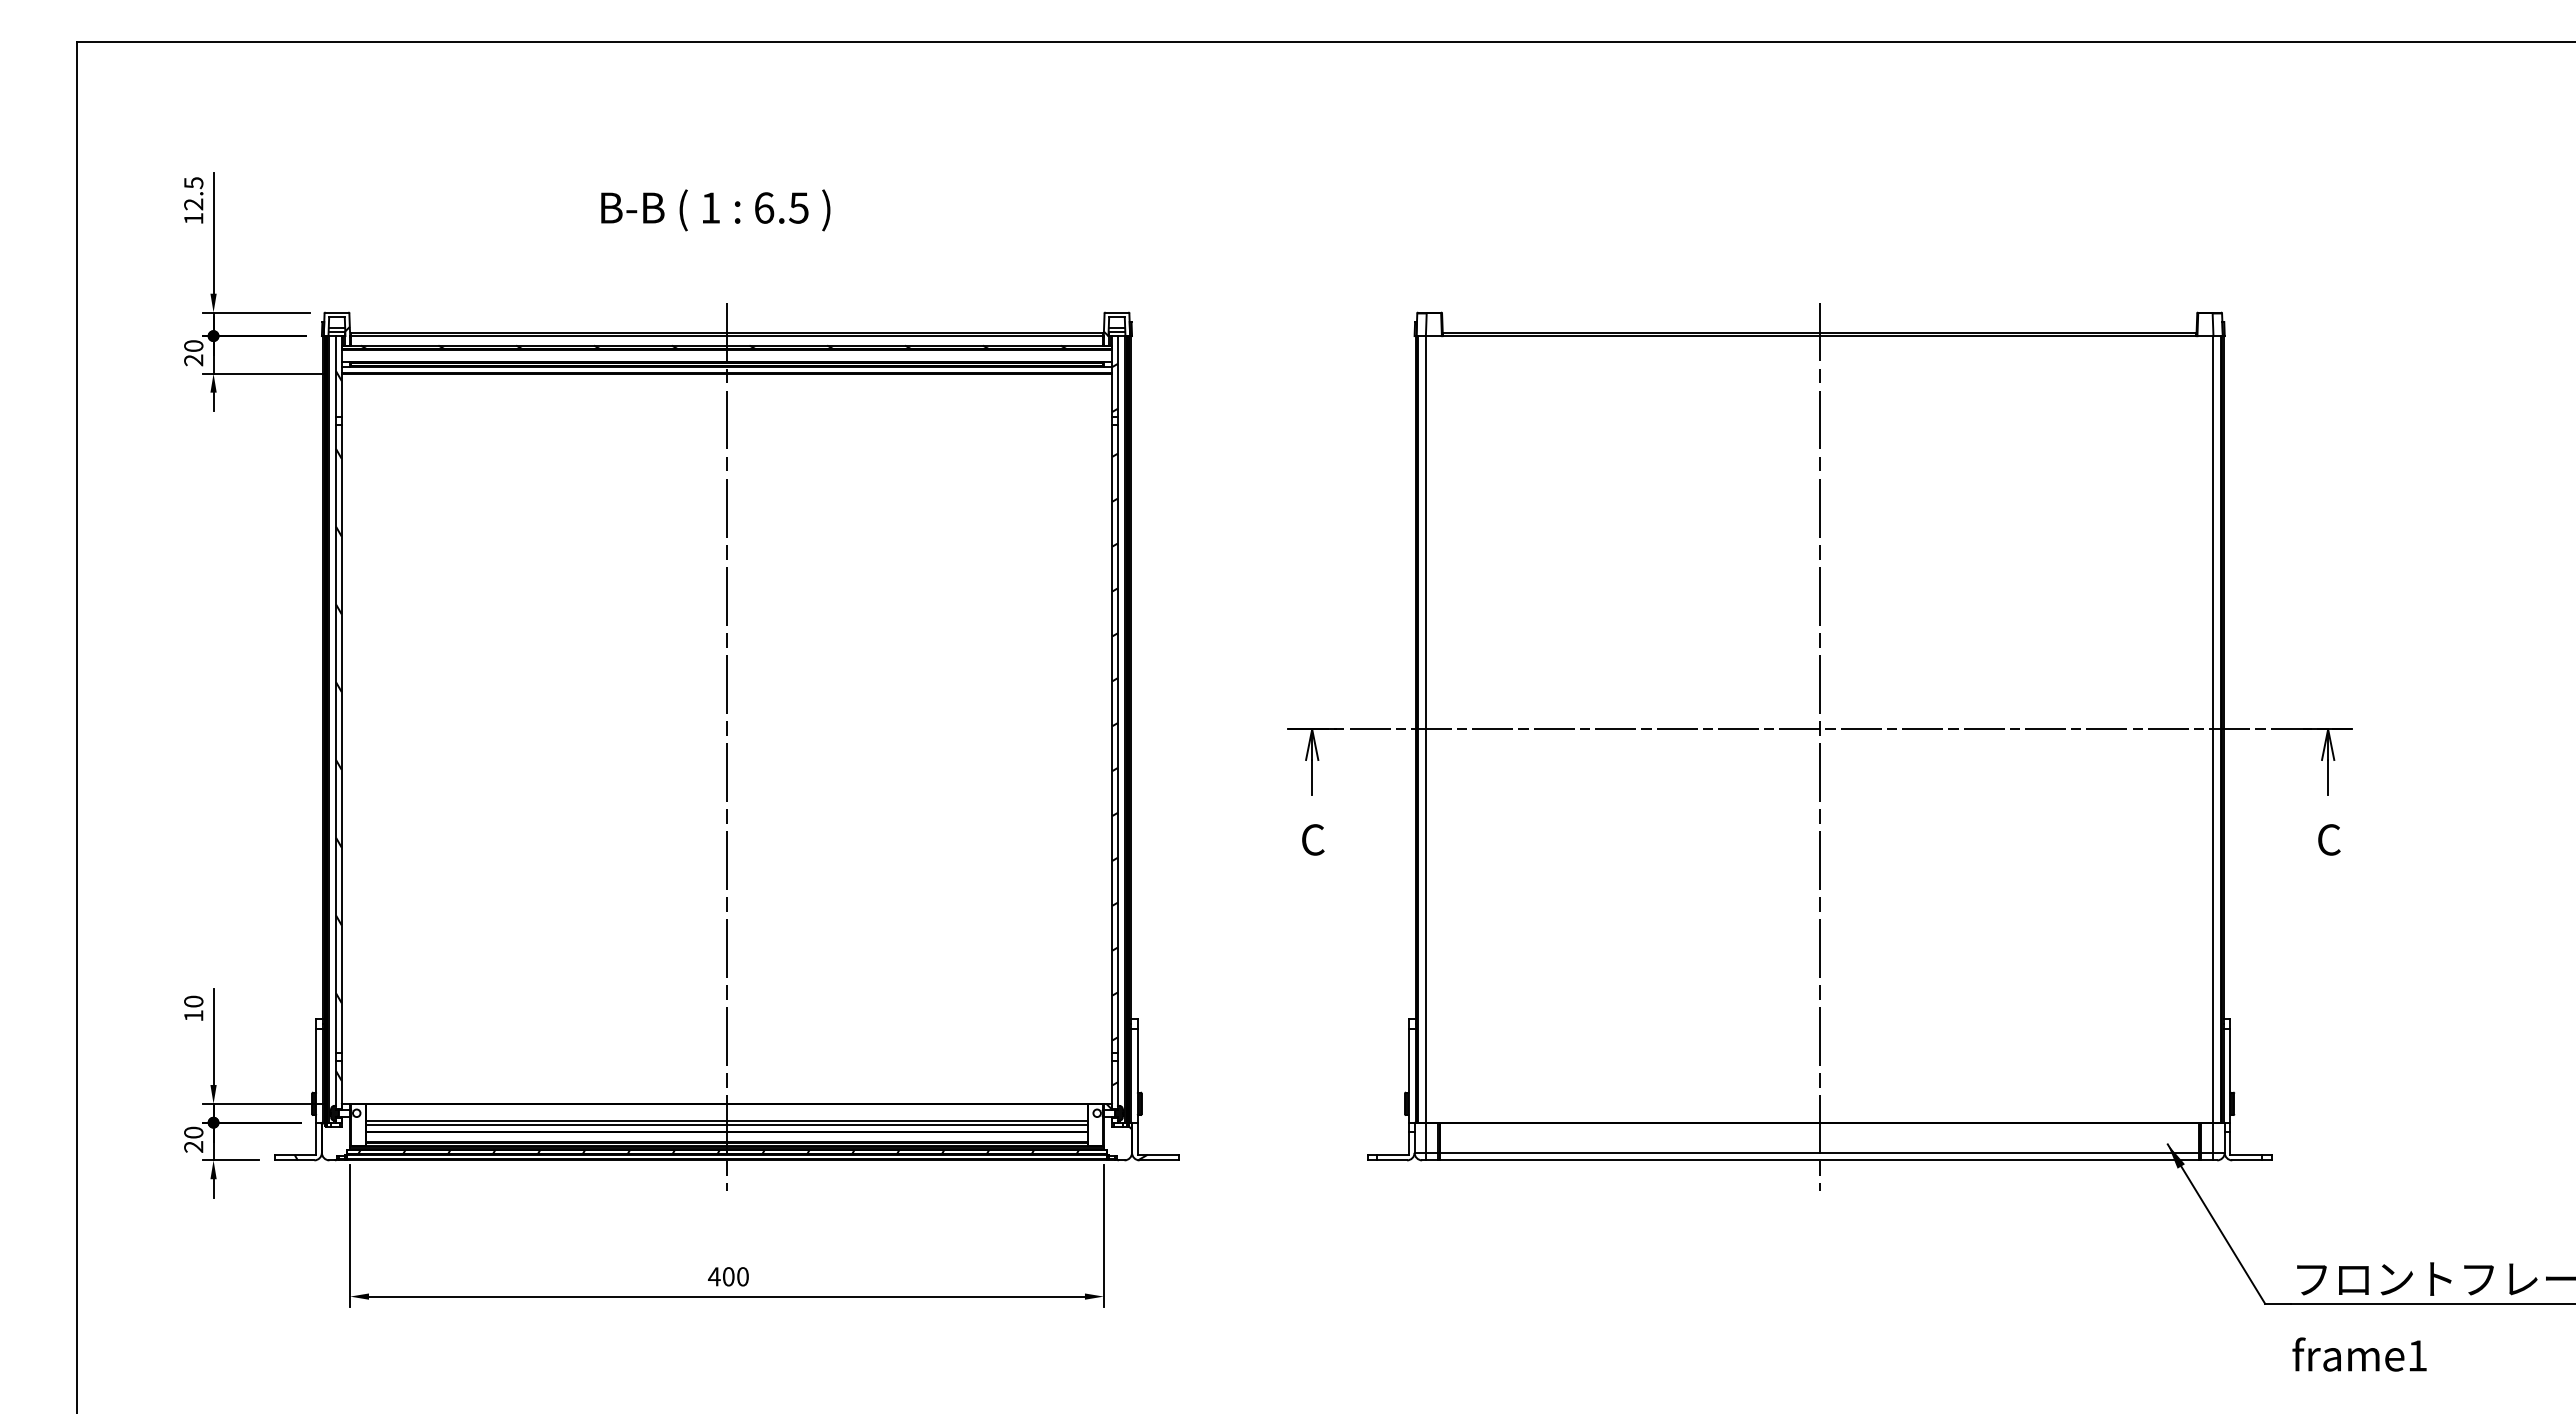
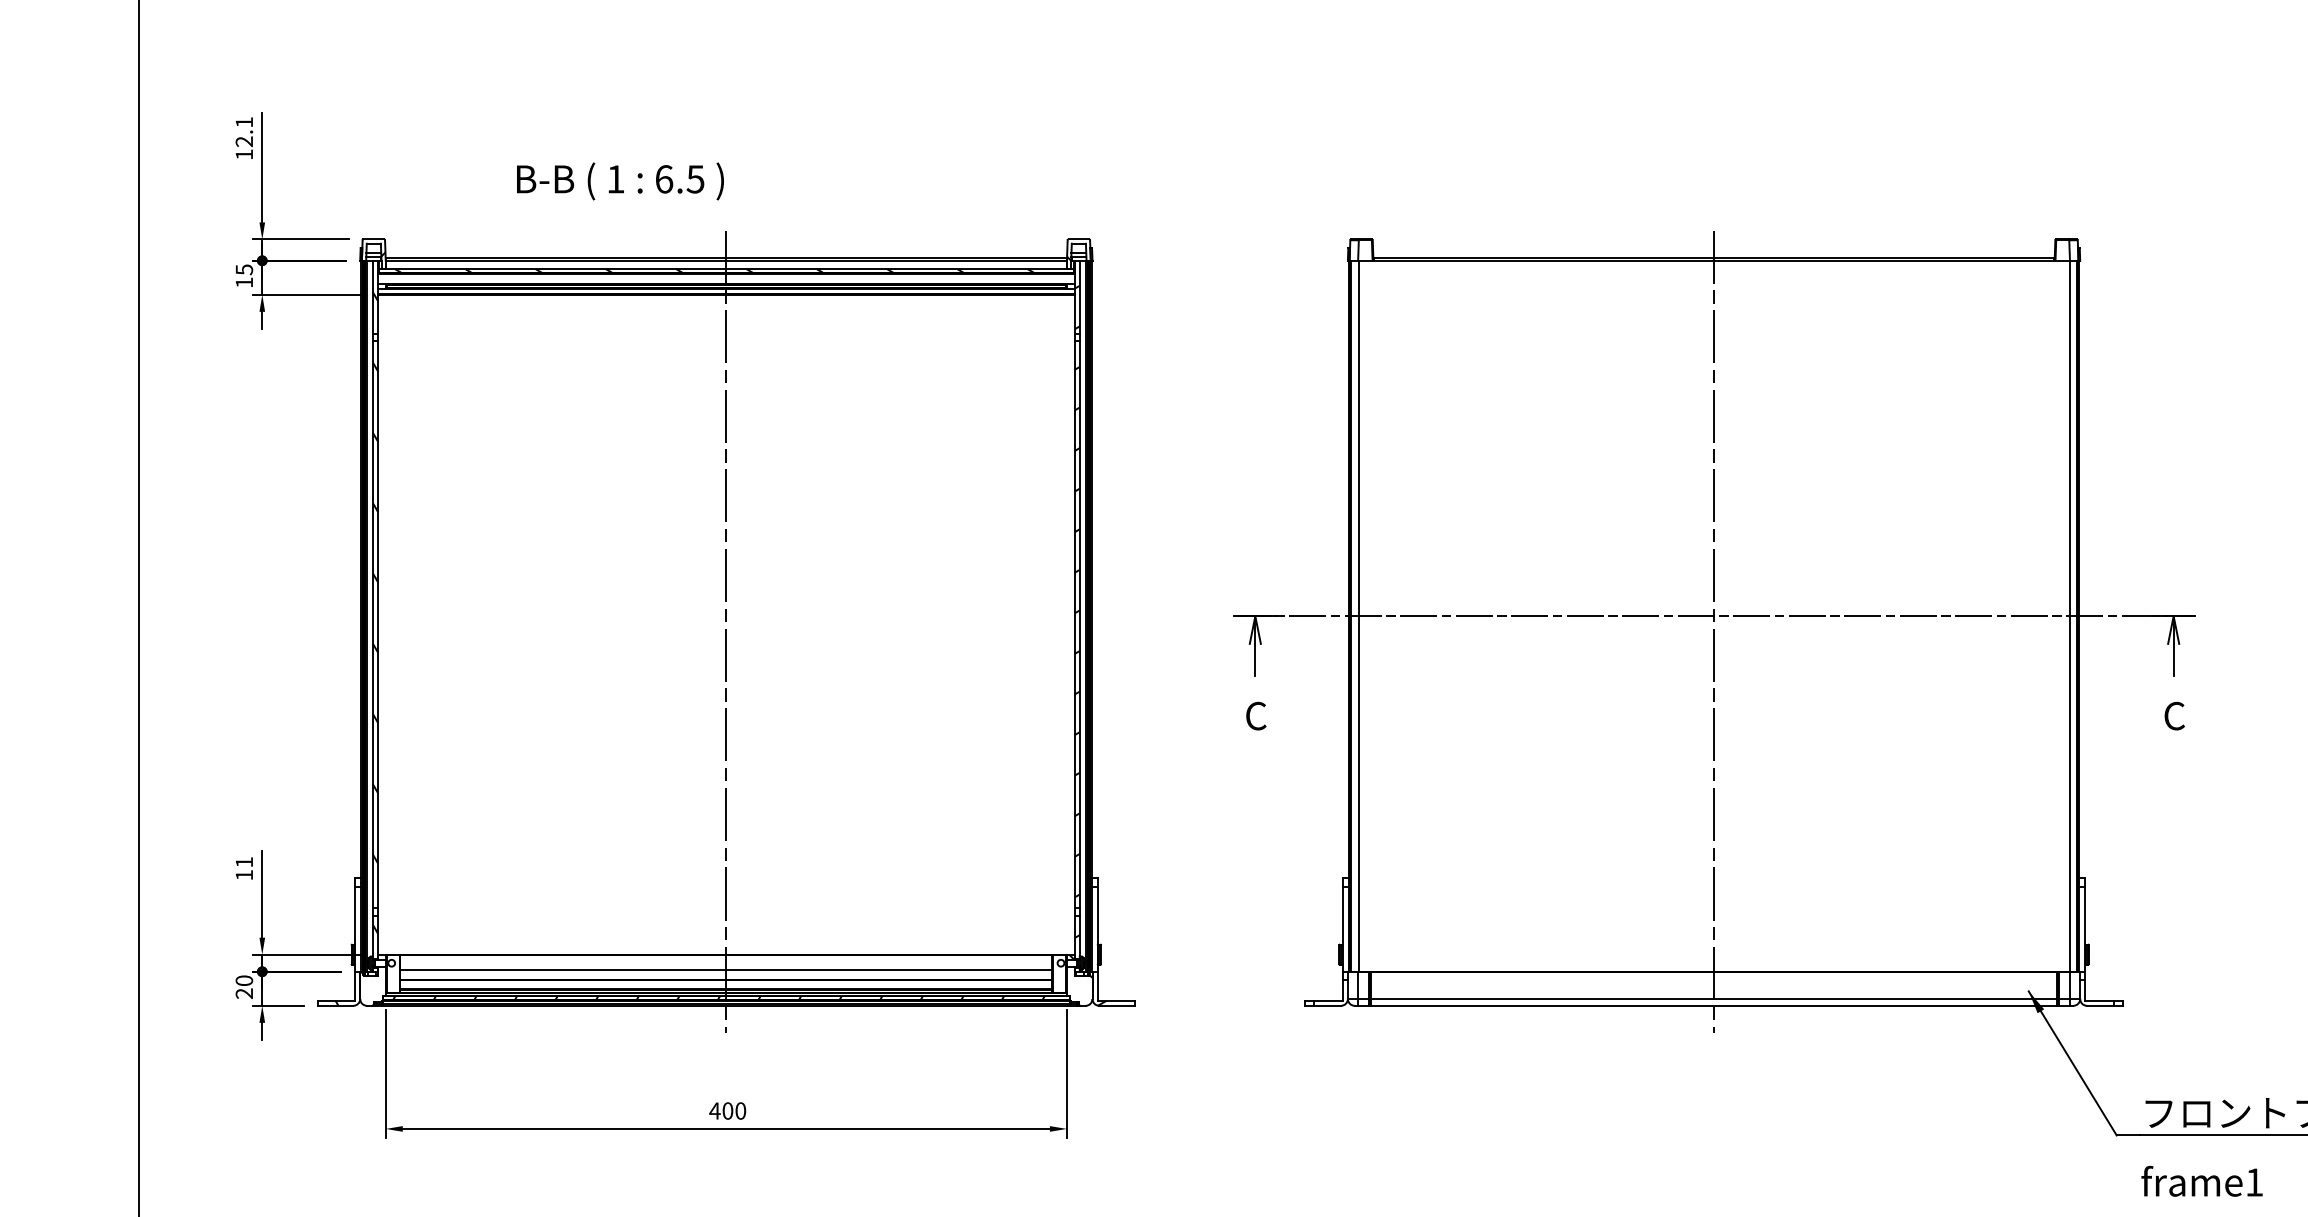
text: (193, 183) -> (244, 122), 12.5 -> 12.1
text: (715, 210) -> (620, 181), moved
text: (193, 353) -> (244, 276), 20 -> 15
text: (193, 1001) -> (244, 862), 10 -> 11
line: (726, 1124) -> (725, 973), removed

